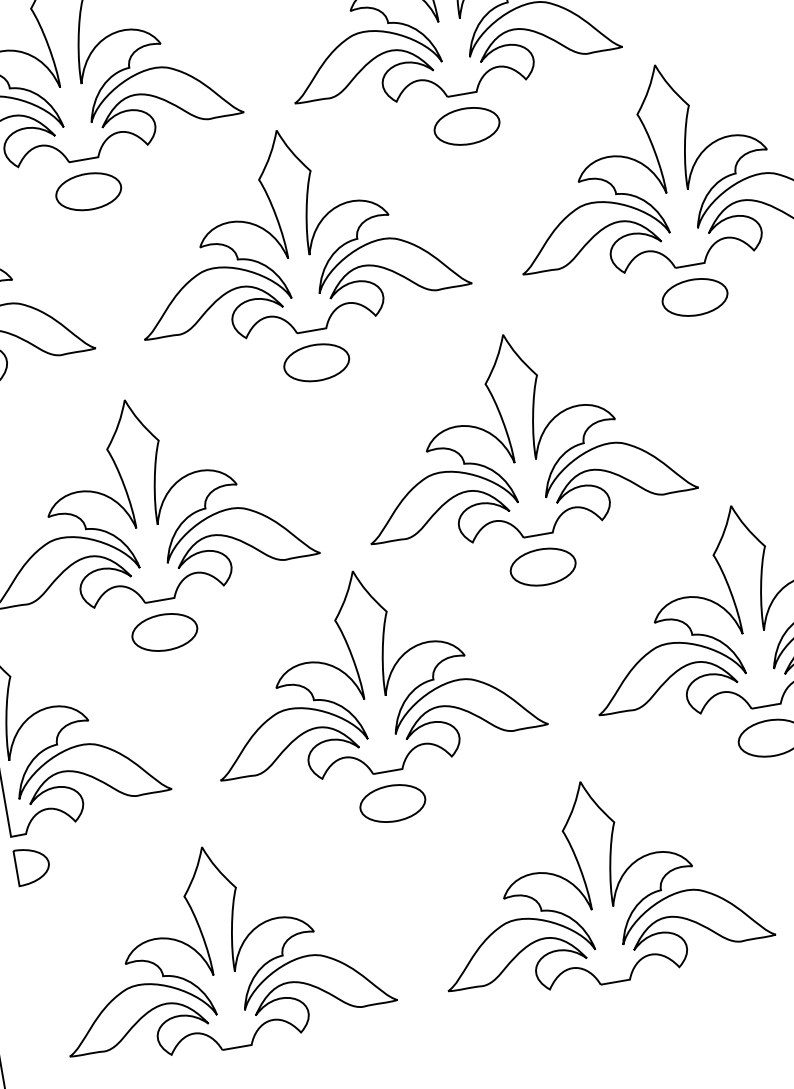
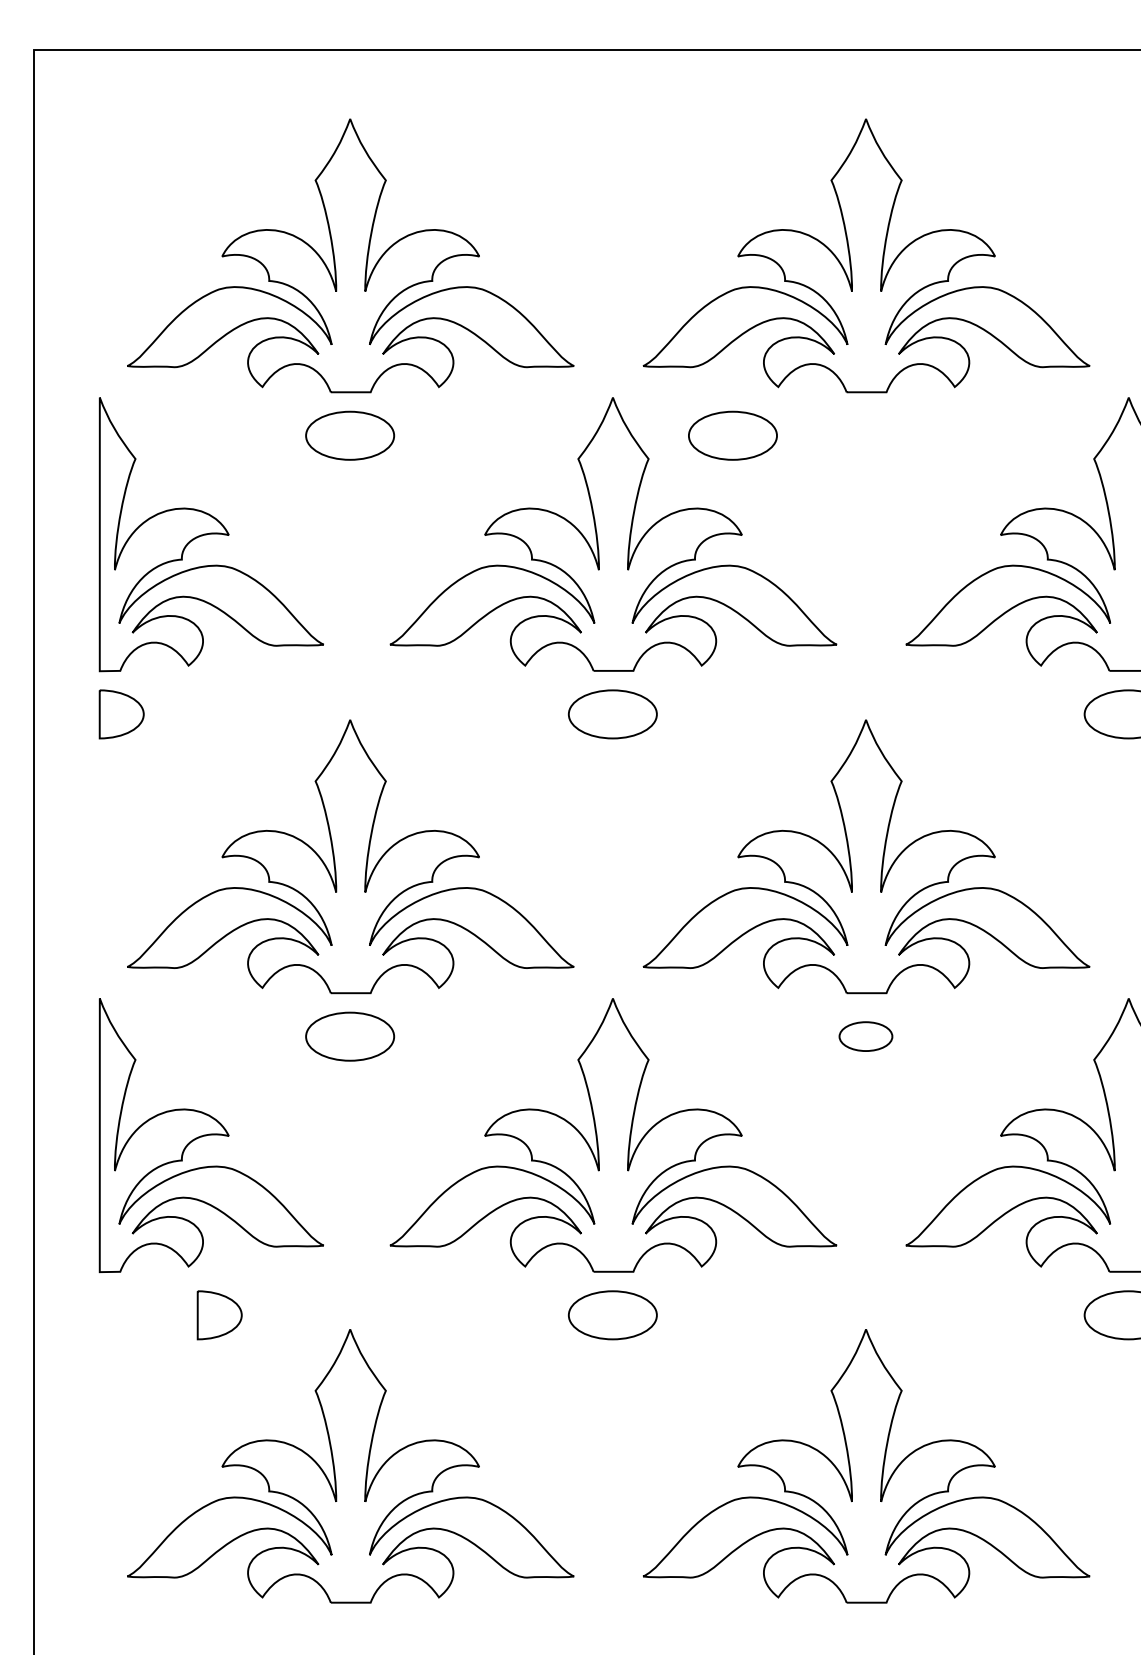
part: (466, 126) -> (732, 435), moved
part: (542, 567) -> (865, 1036), size x0.6
part: (32, 865) -> (219, 1315), moved

